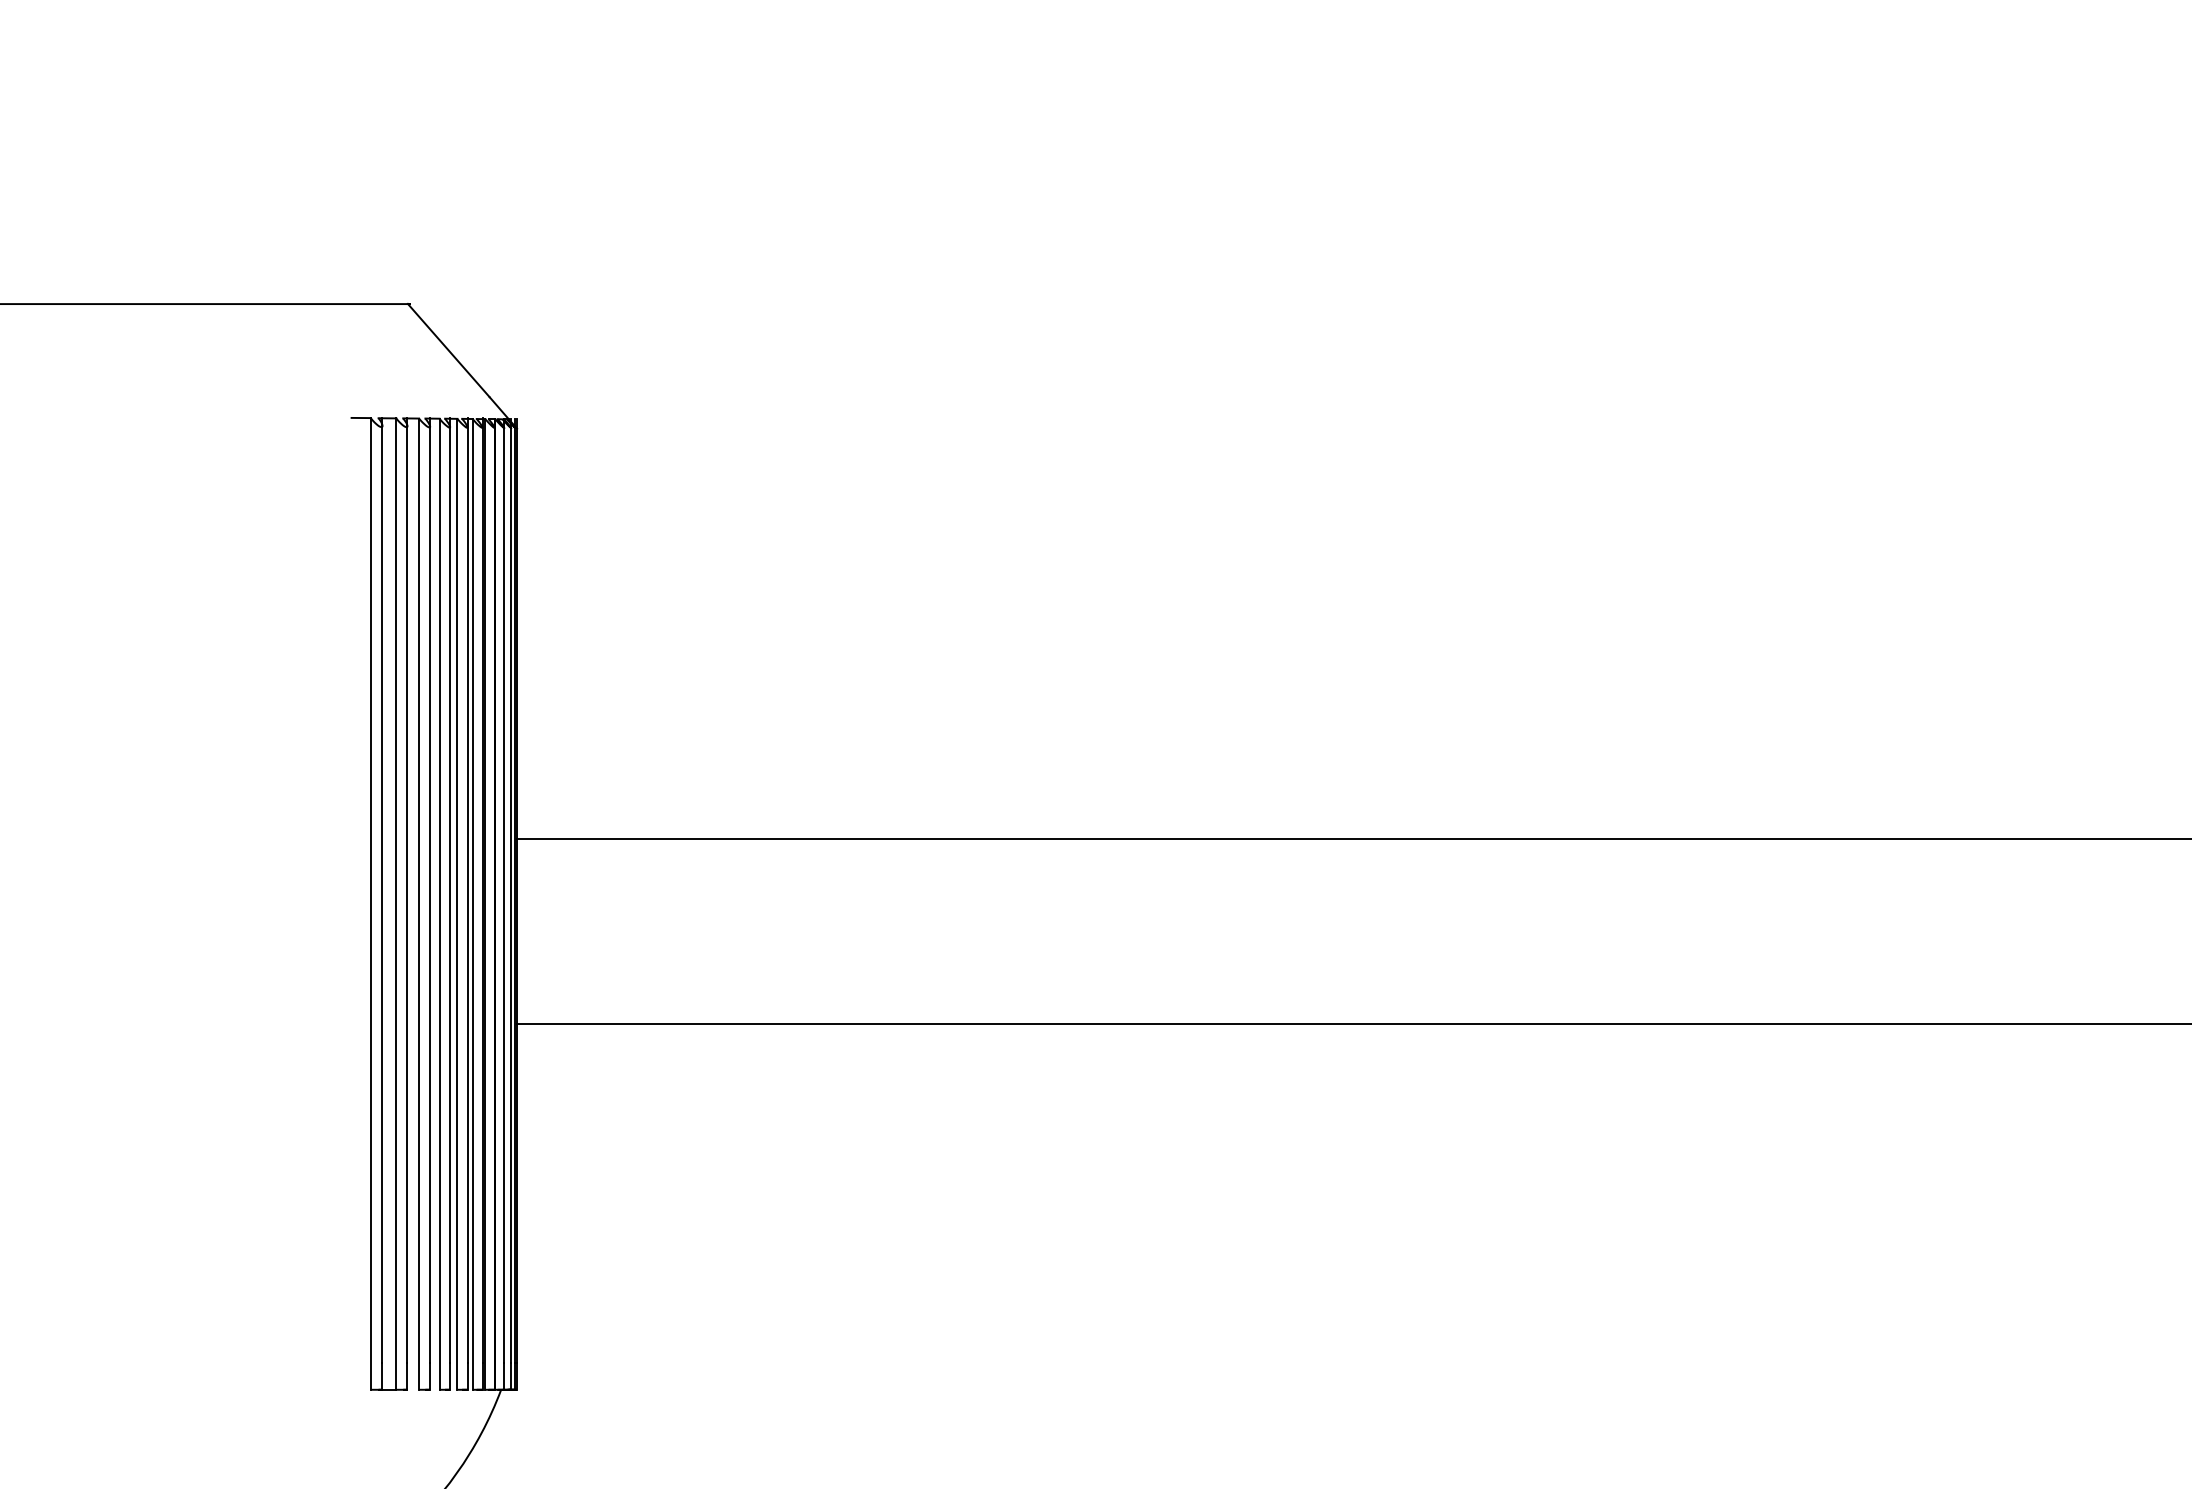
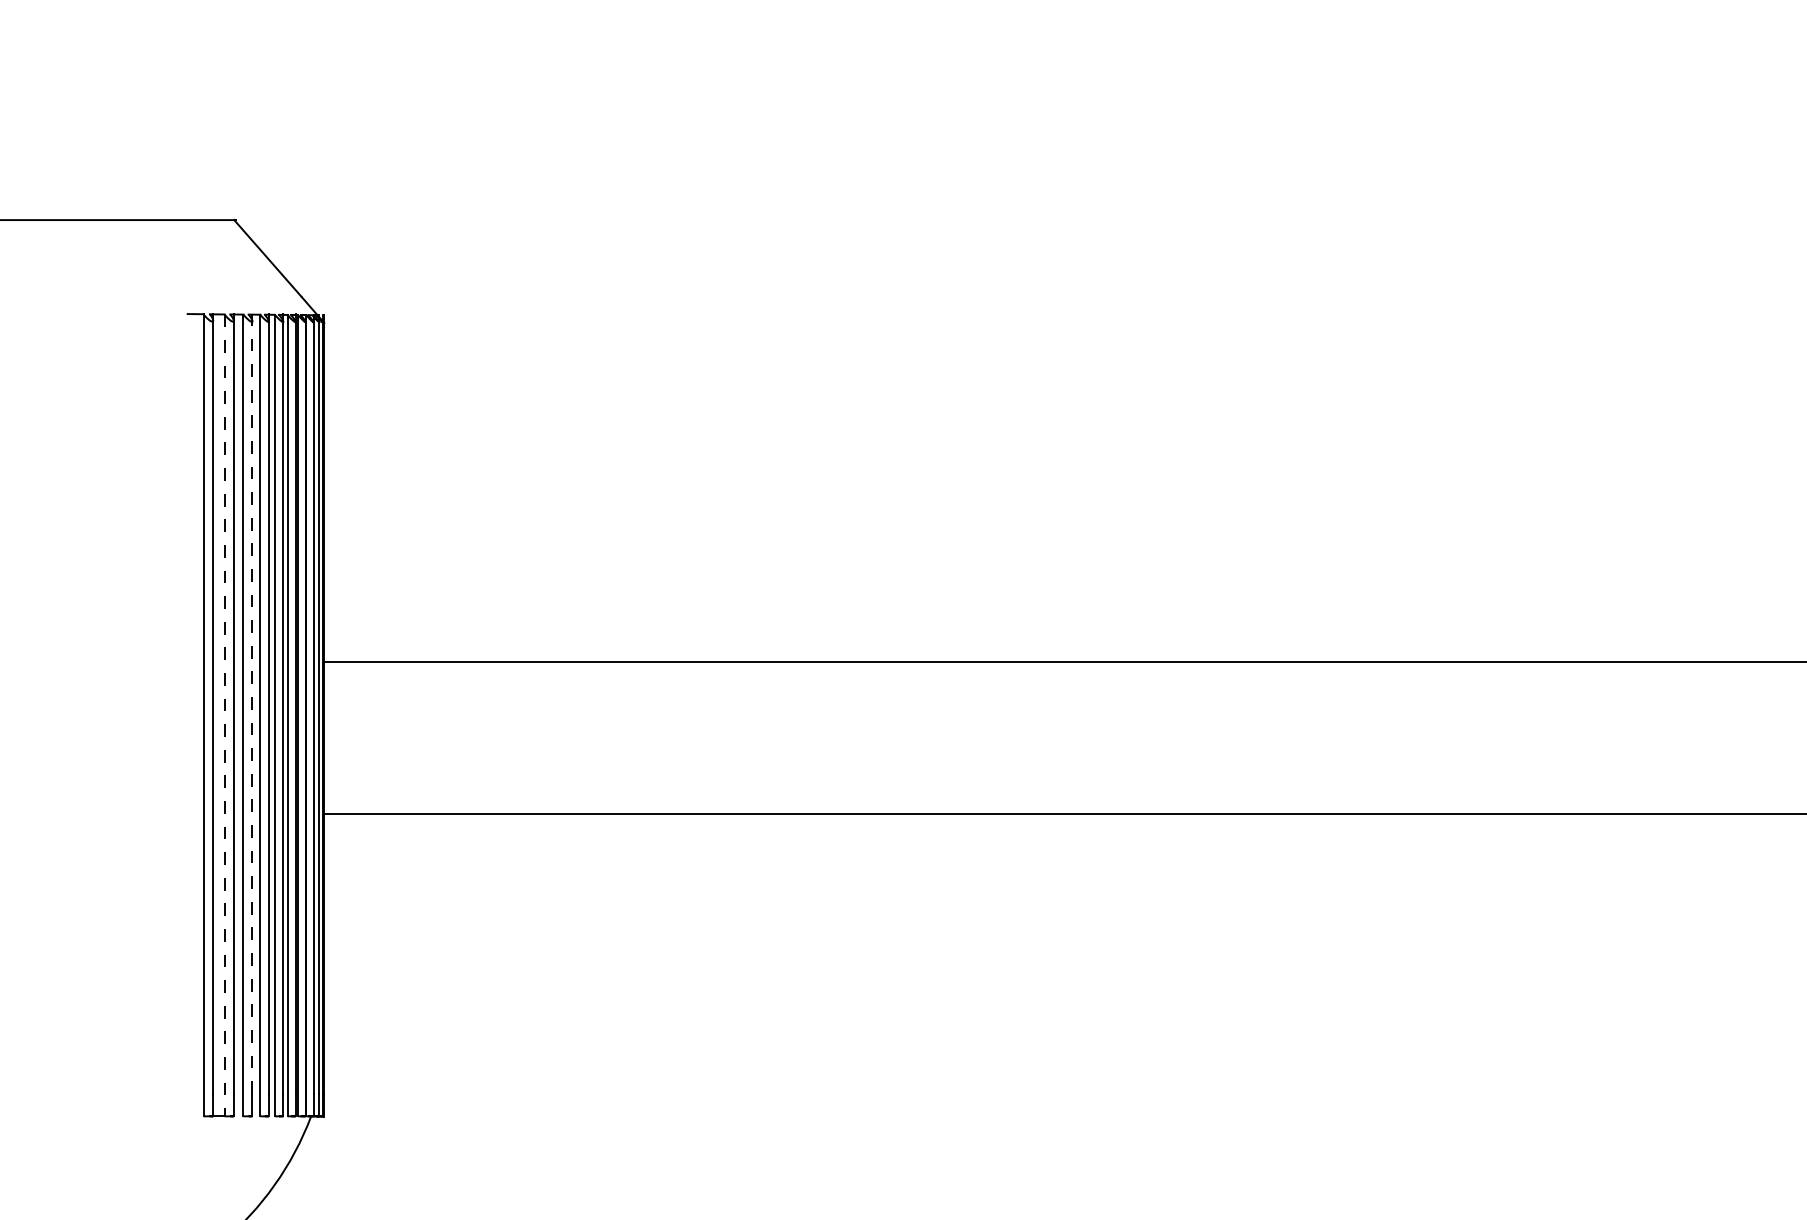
line: (430, 889) -> (252, 703), solid -> dashed
line: (396, 904) -> (224, 715), solid -> dashed

